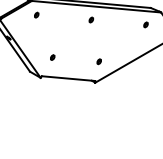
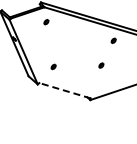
part: (91, 19) -> (113, 40), moved
part: (98, 61) -> (100, 65), moved
line: (68, 78) -> (64, 90), solid -> dashed

